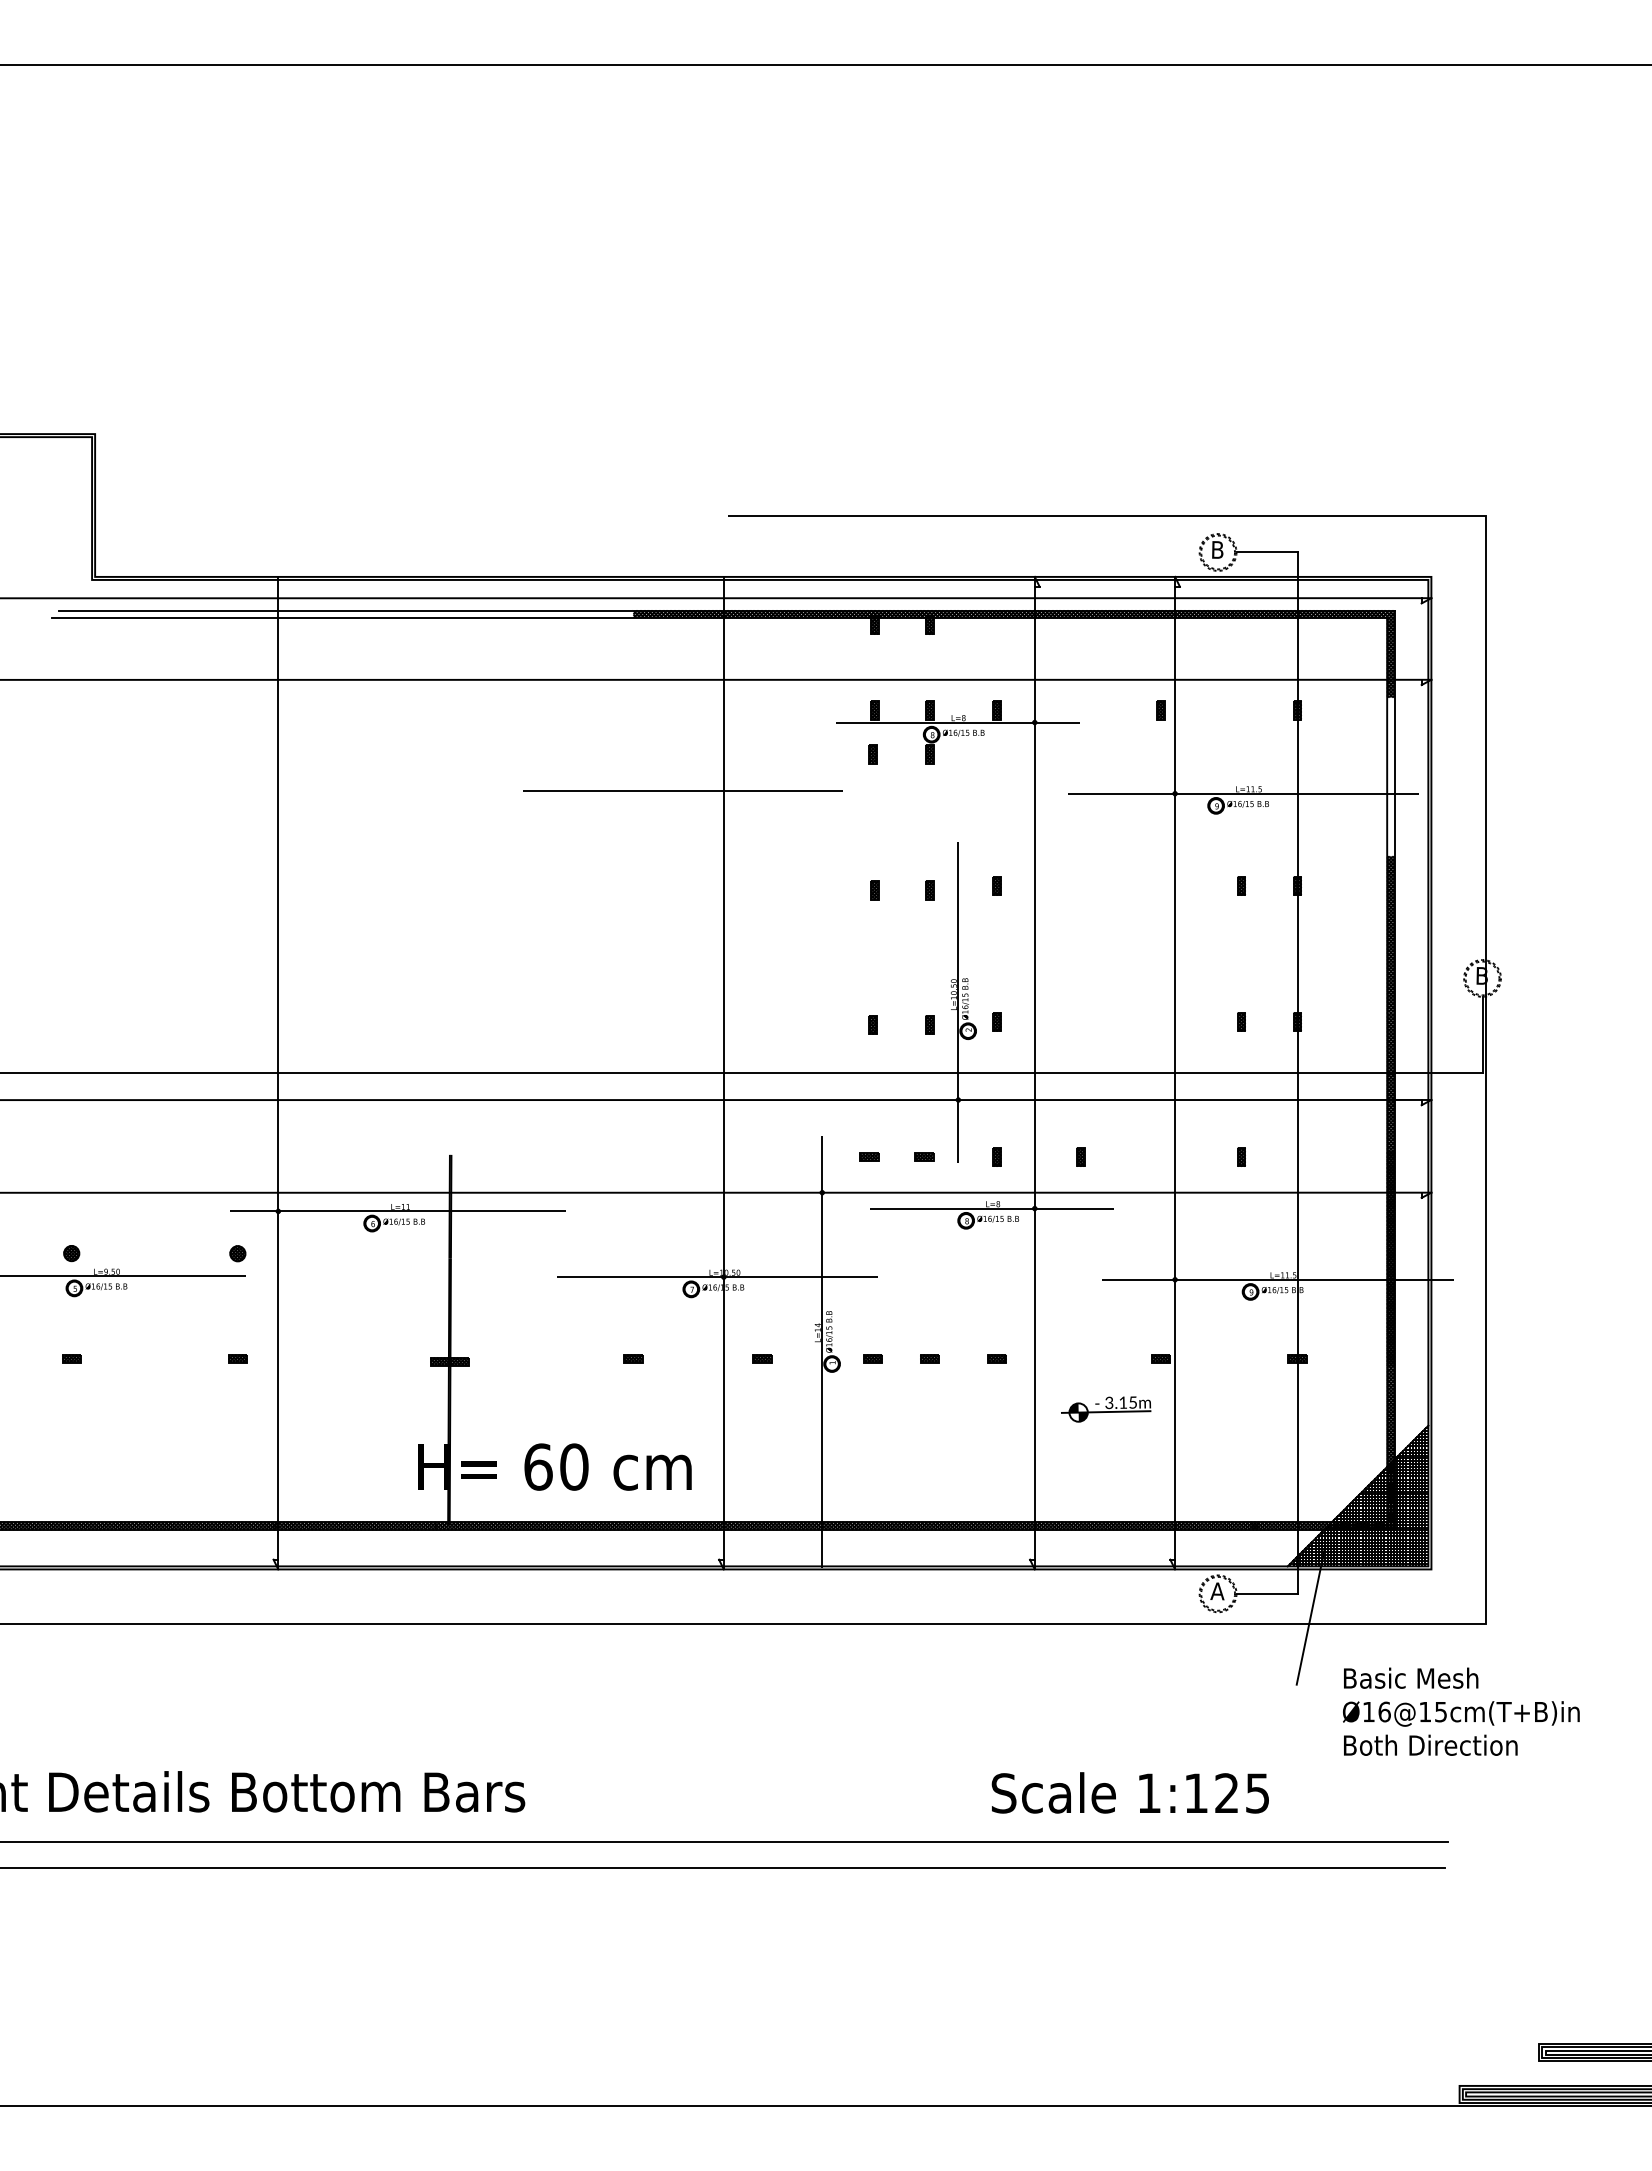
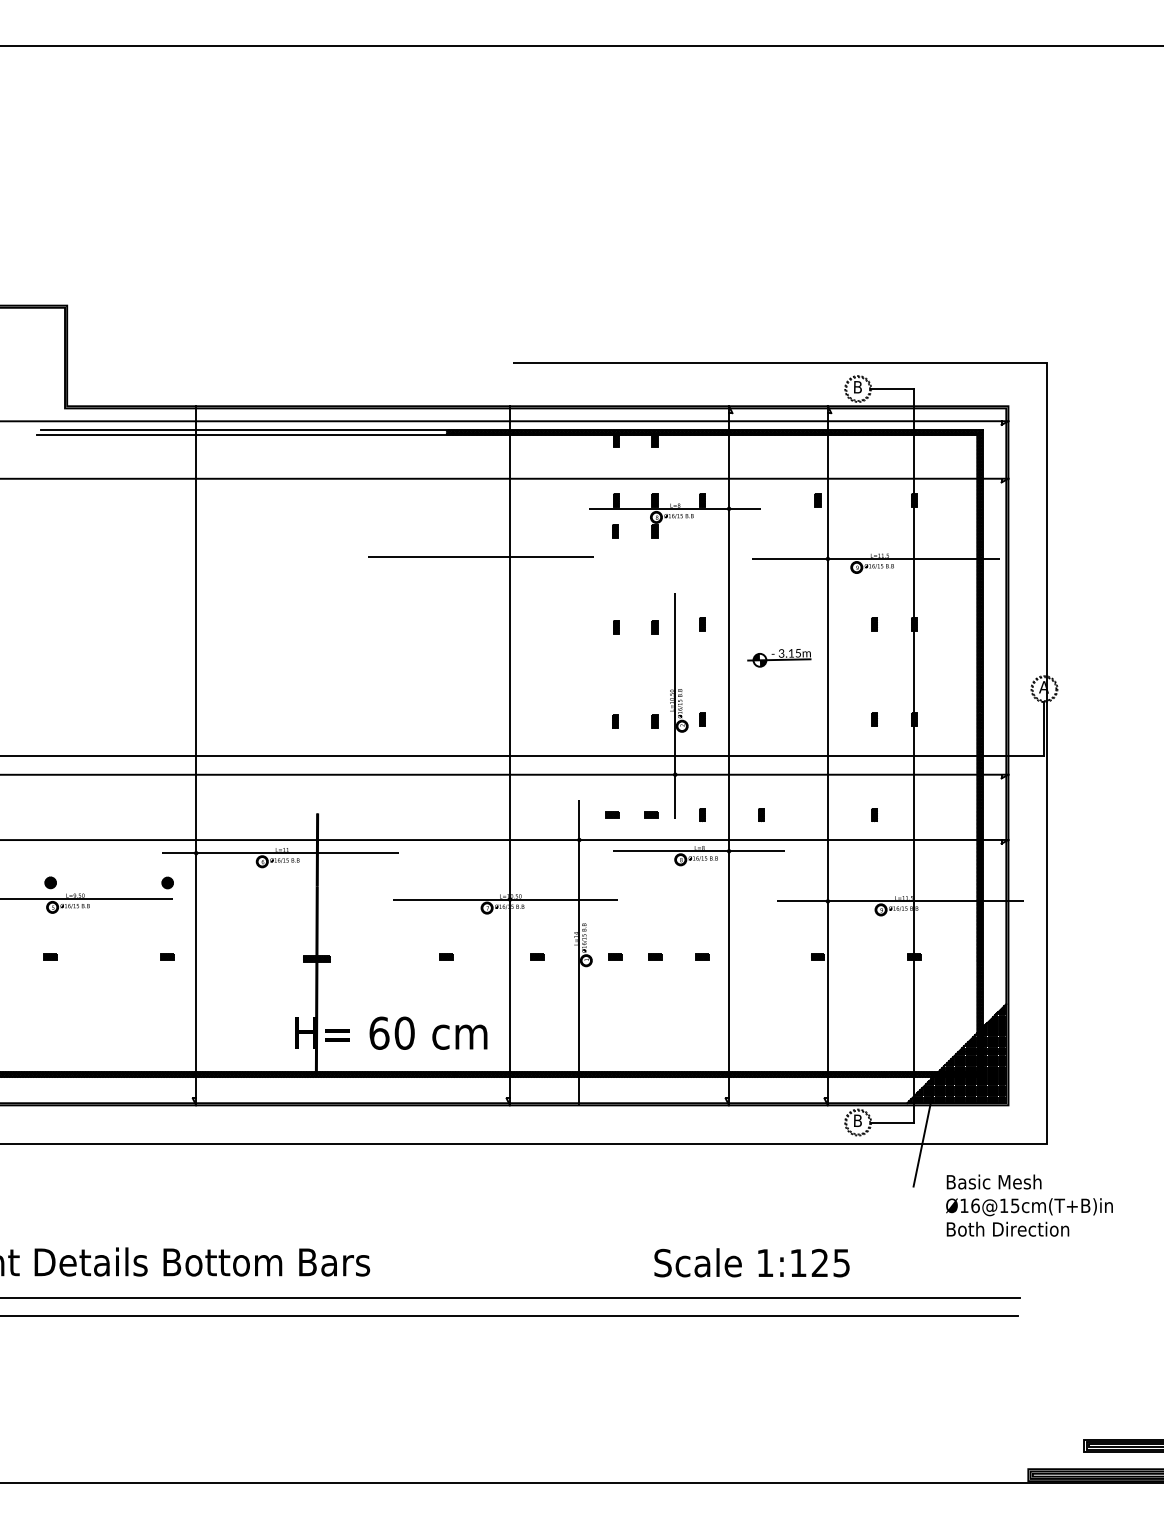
hatch: (1390, 776) -> (979, 546), added
text: (1481, 975) -> (1043, 687), B -> A
part: (1106, 1409) -> (779, 658), moved
text: (1217, 1591) -> (857, 1120), A -> B
text: (1129, 1792) -> (751, 1262), moved

